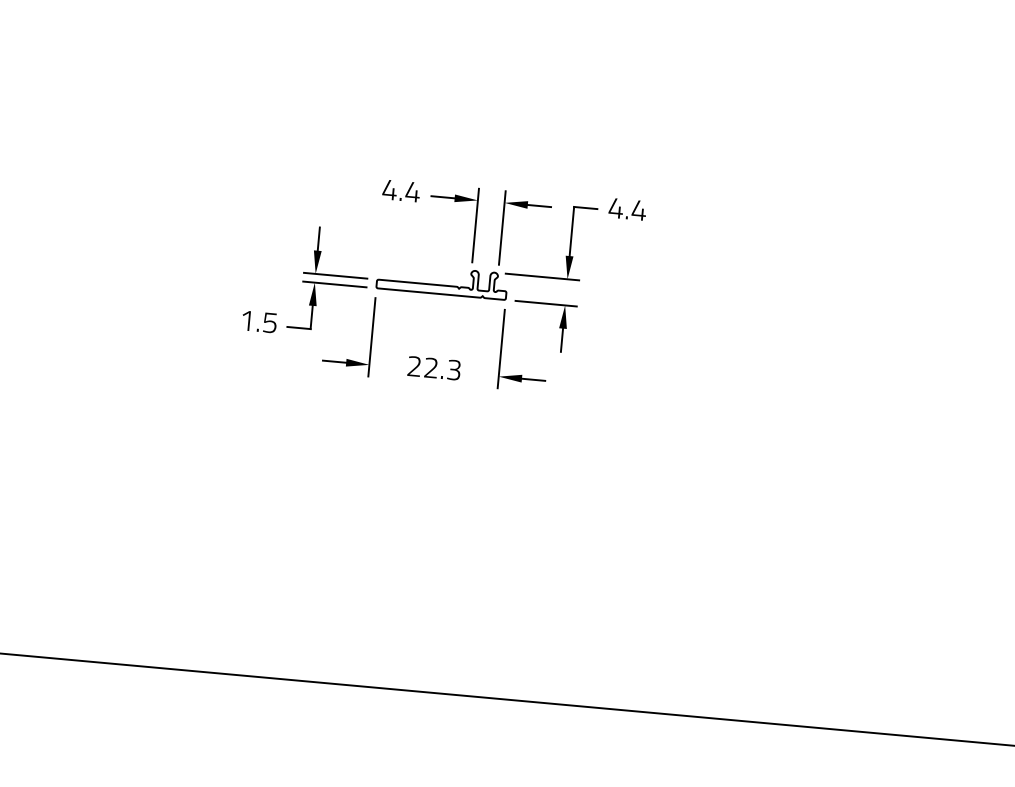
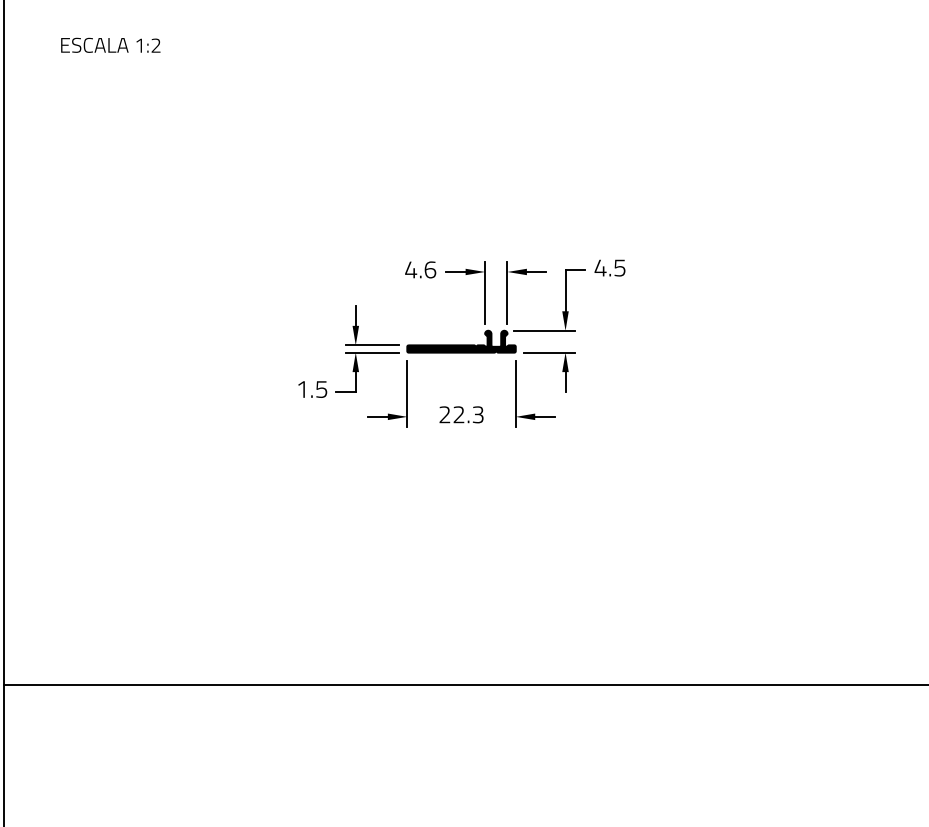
text: (413, 191) -> (430, 269), 4.4 -> 4.6
text: (638, 209) -> (619, 267), 4.4 -> 4.5
fill: (442, 280) -> (461, 341), added

